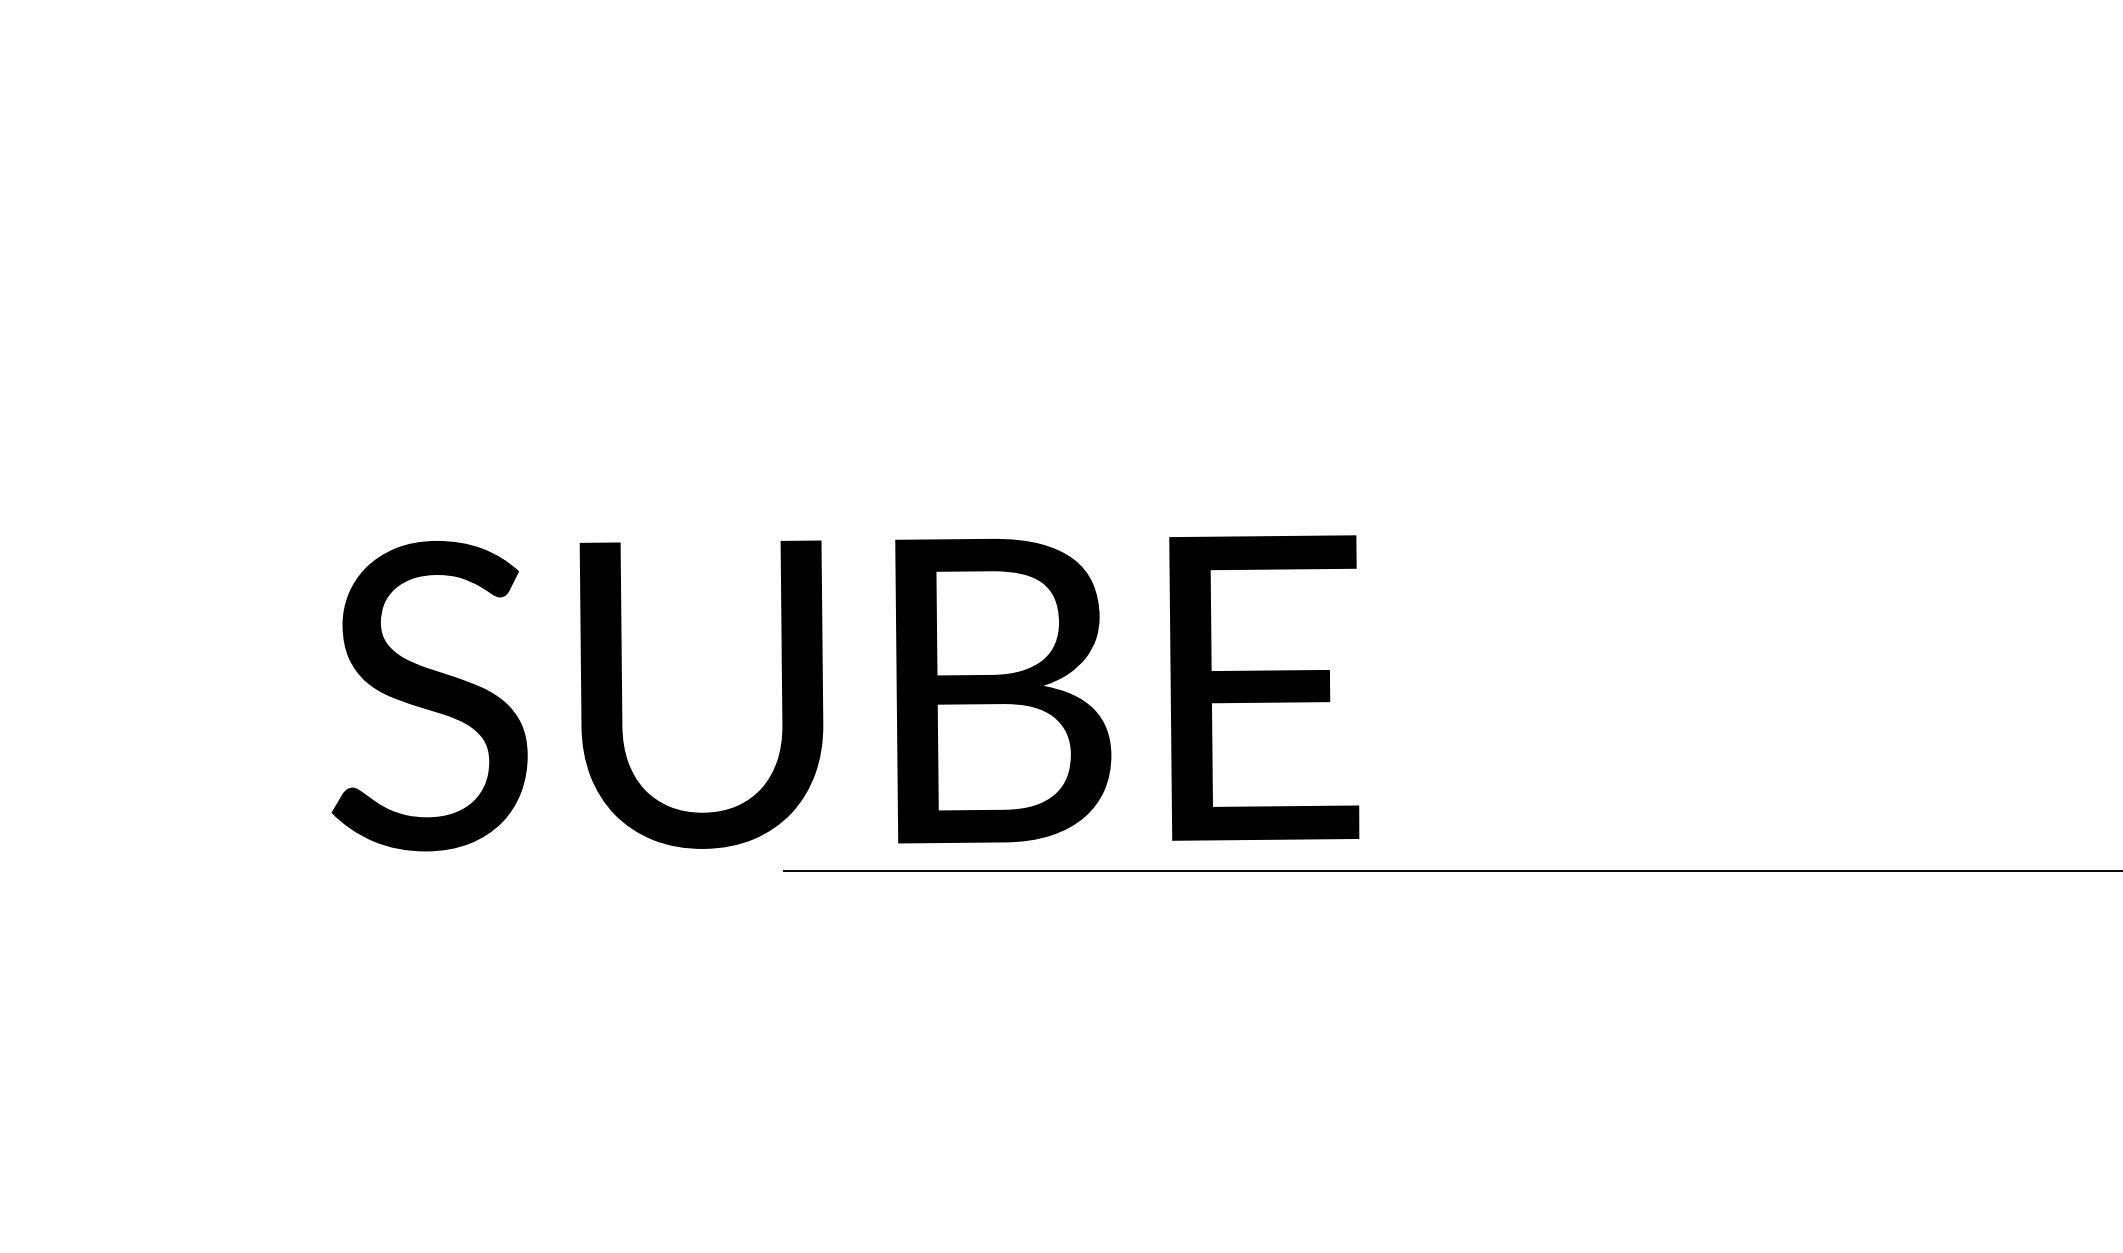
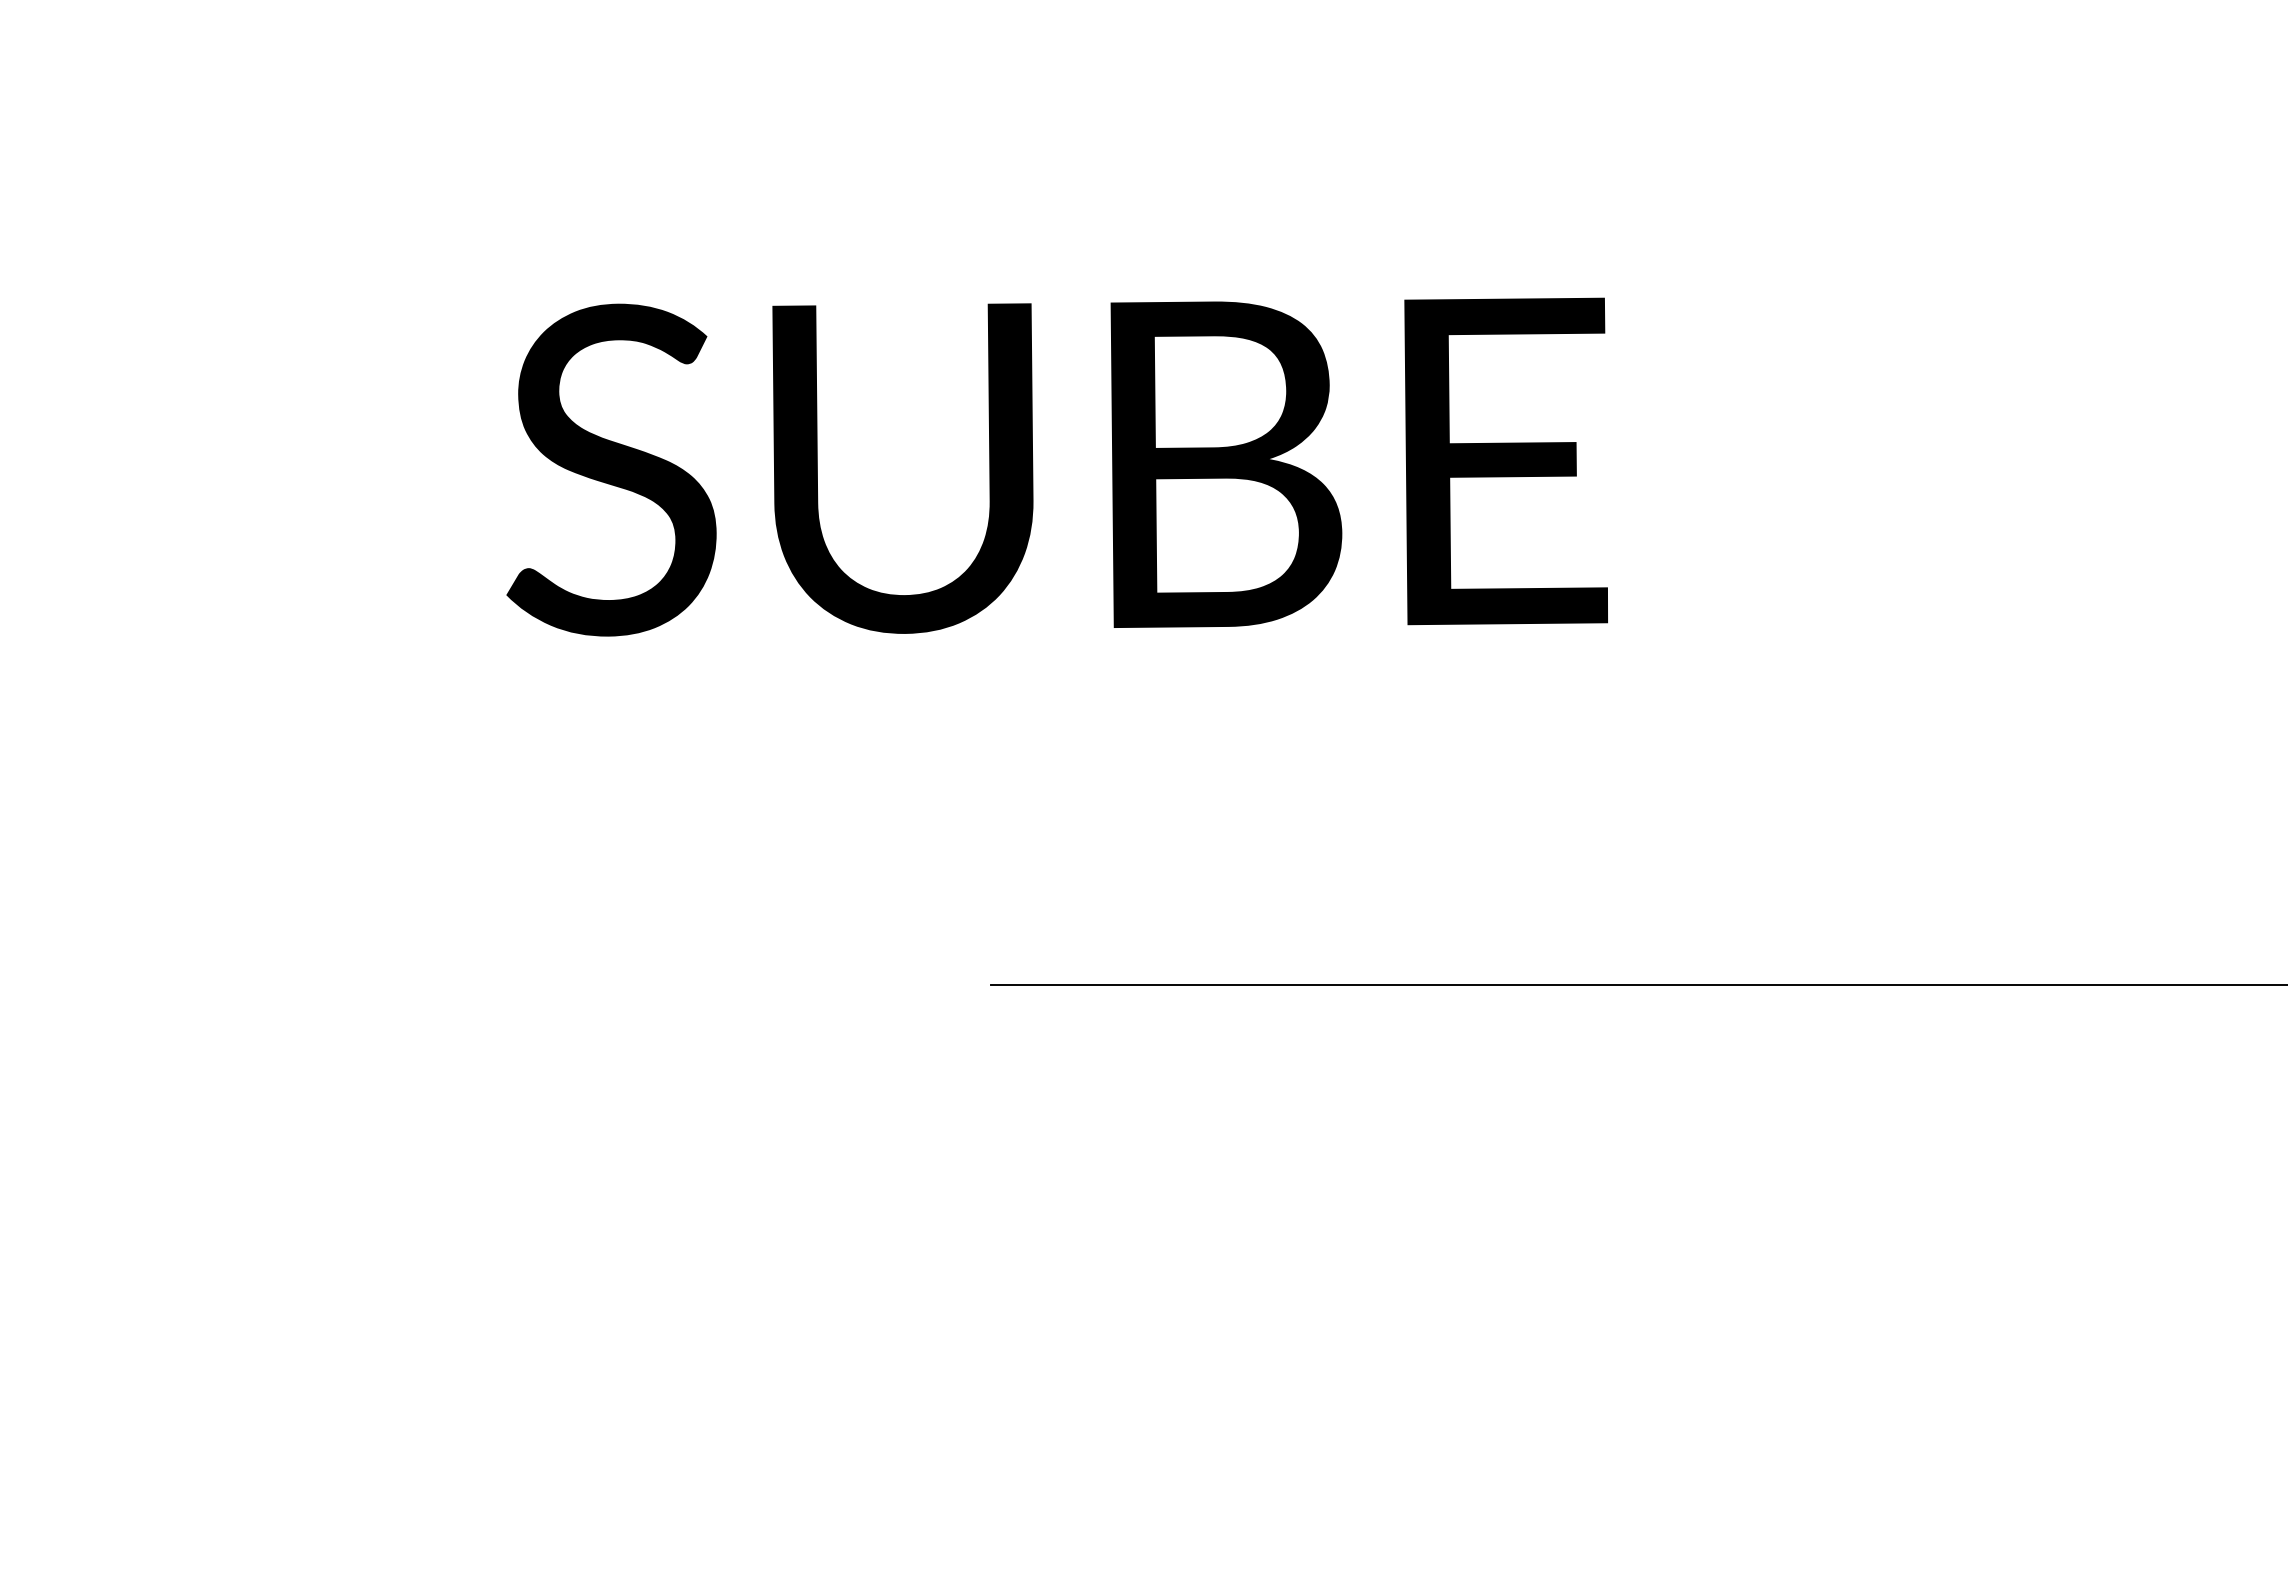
text: (844, 692) -> (1056, 466), moved

